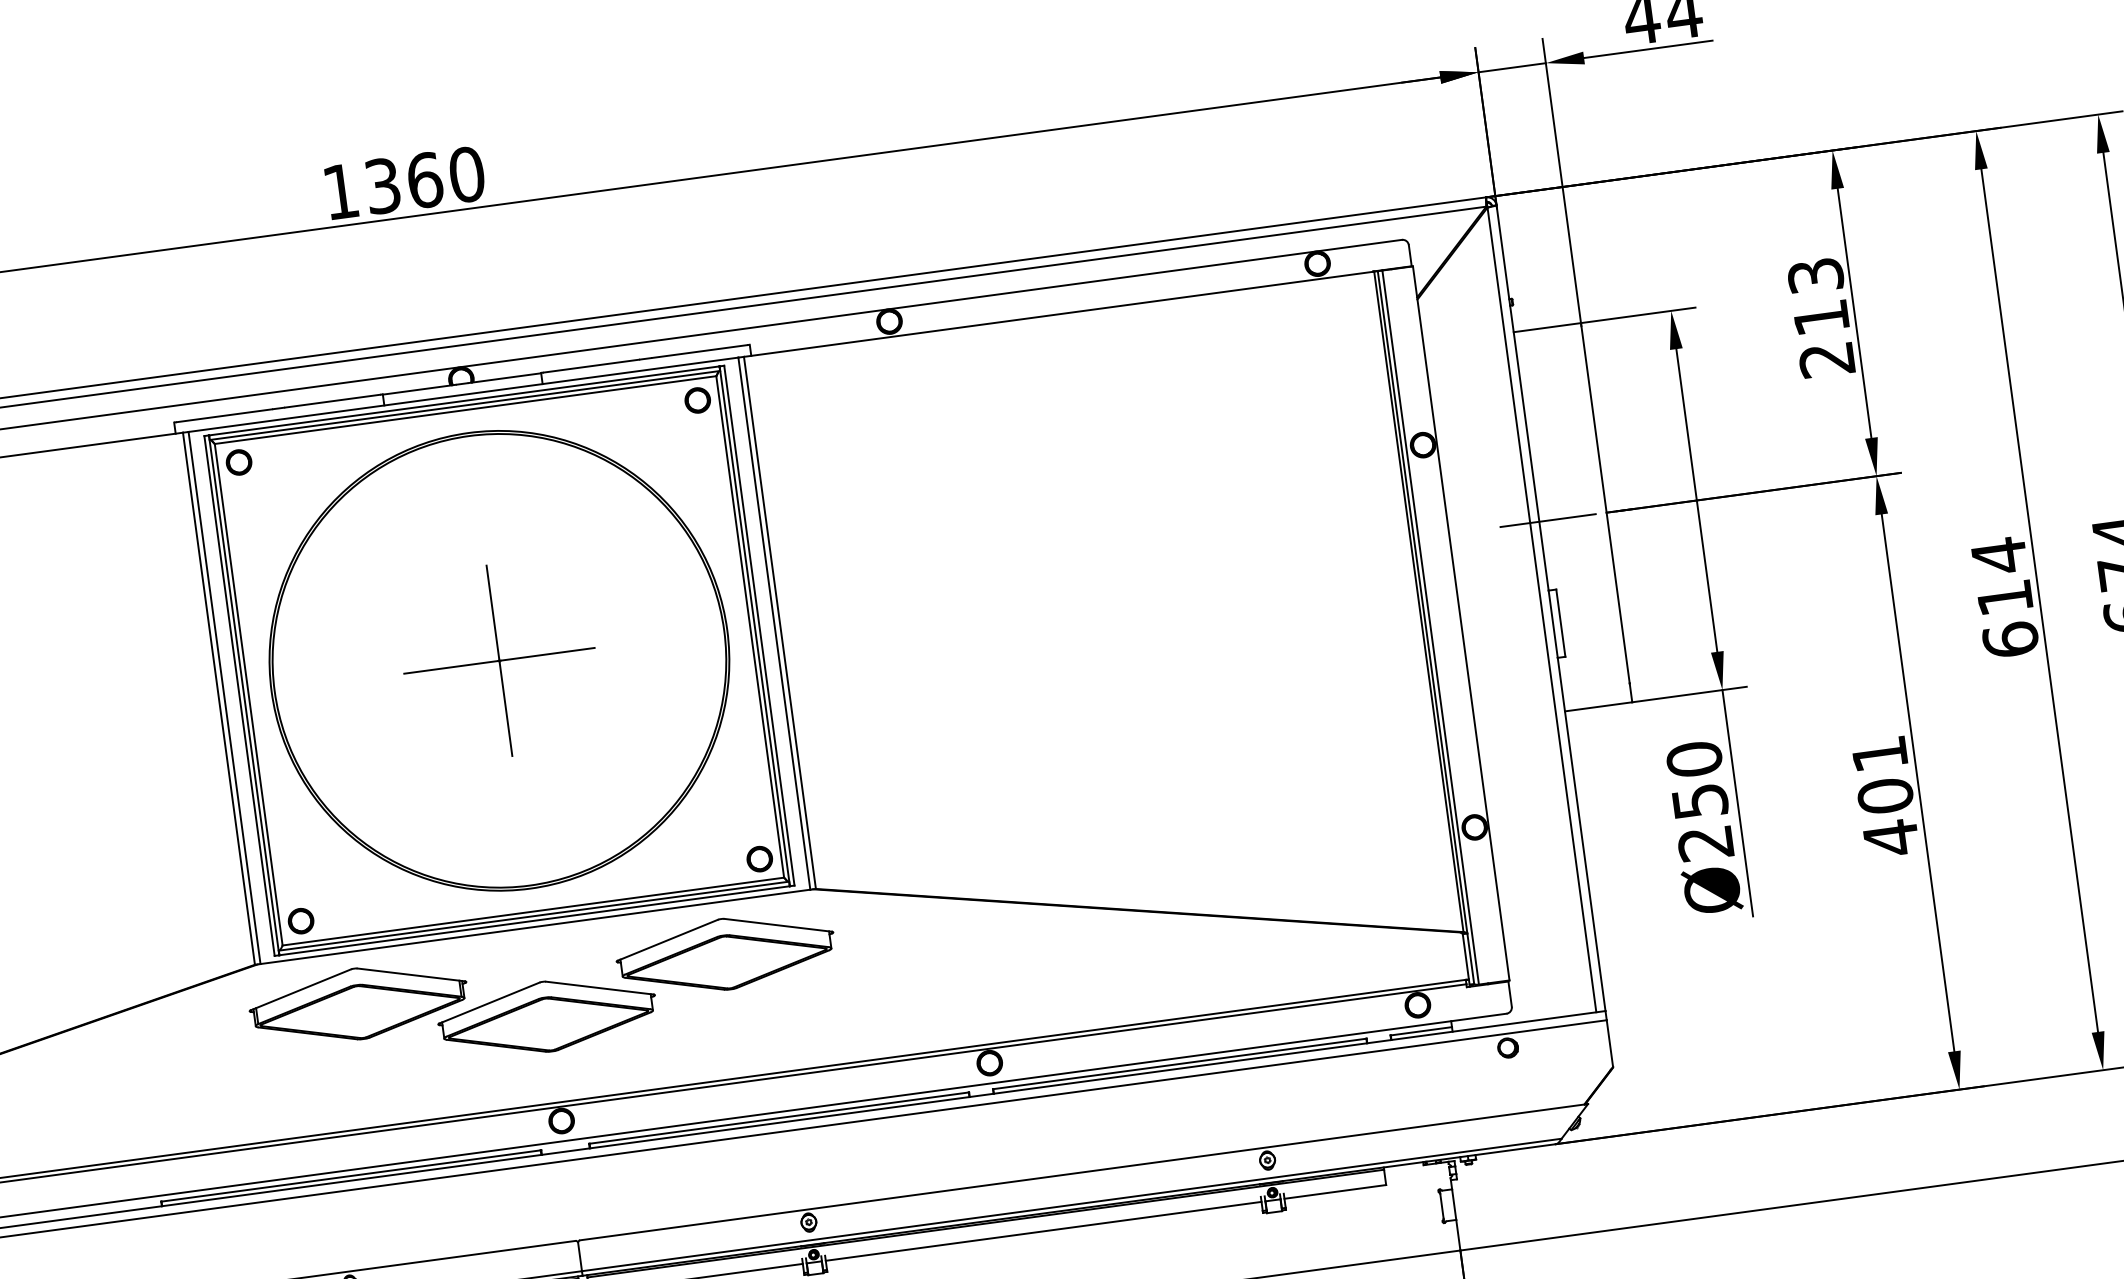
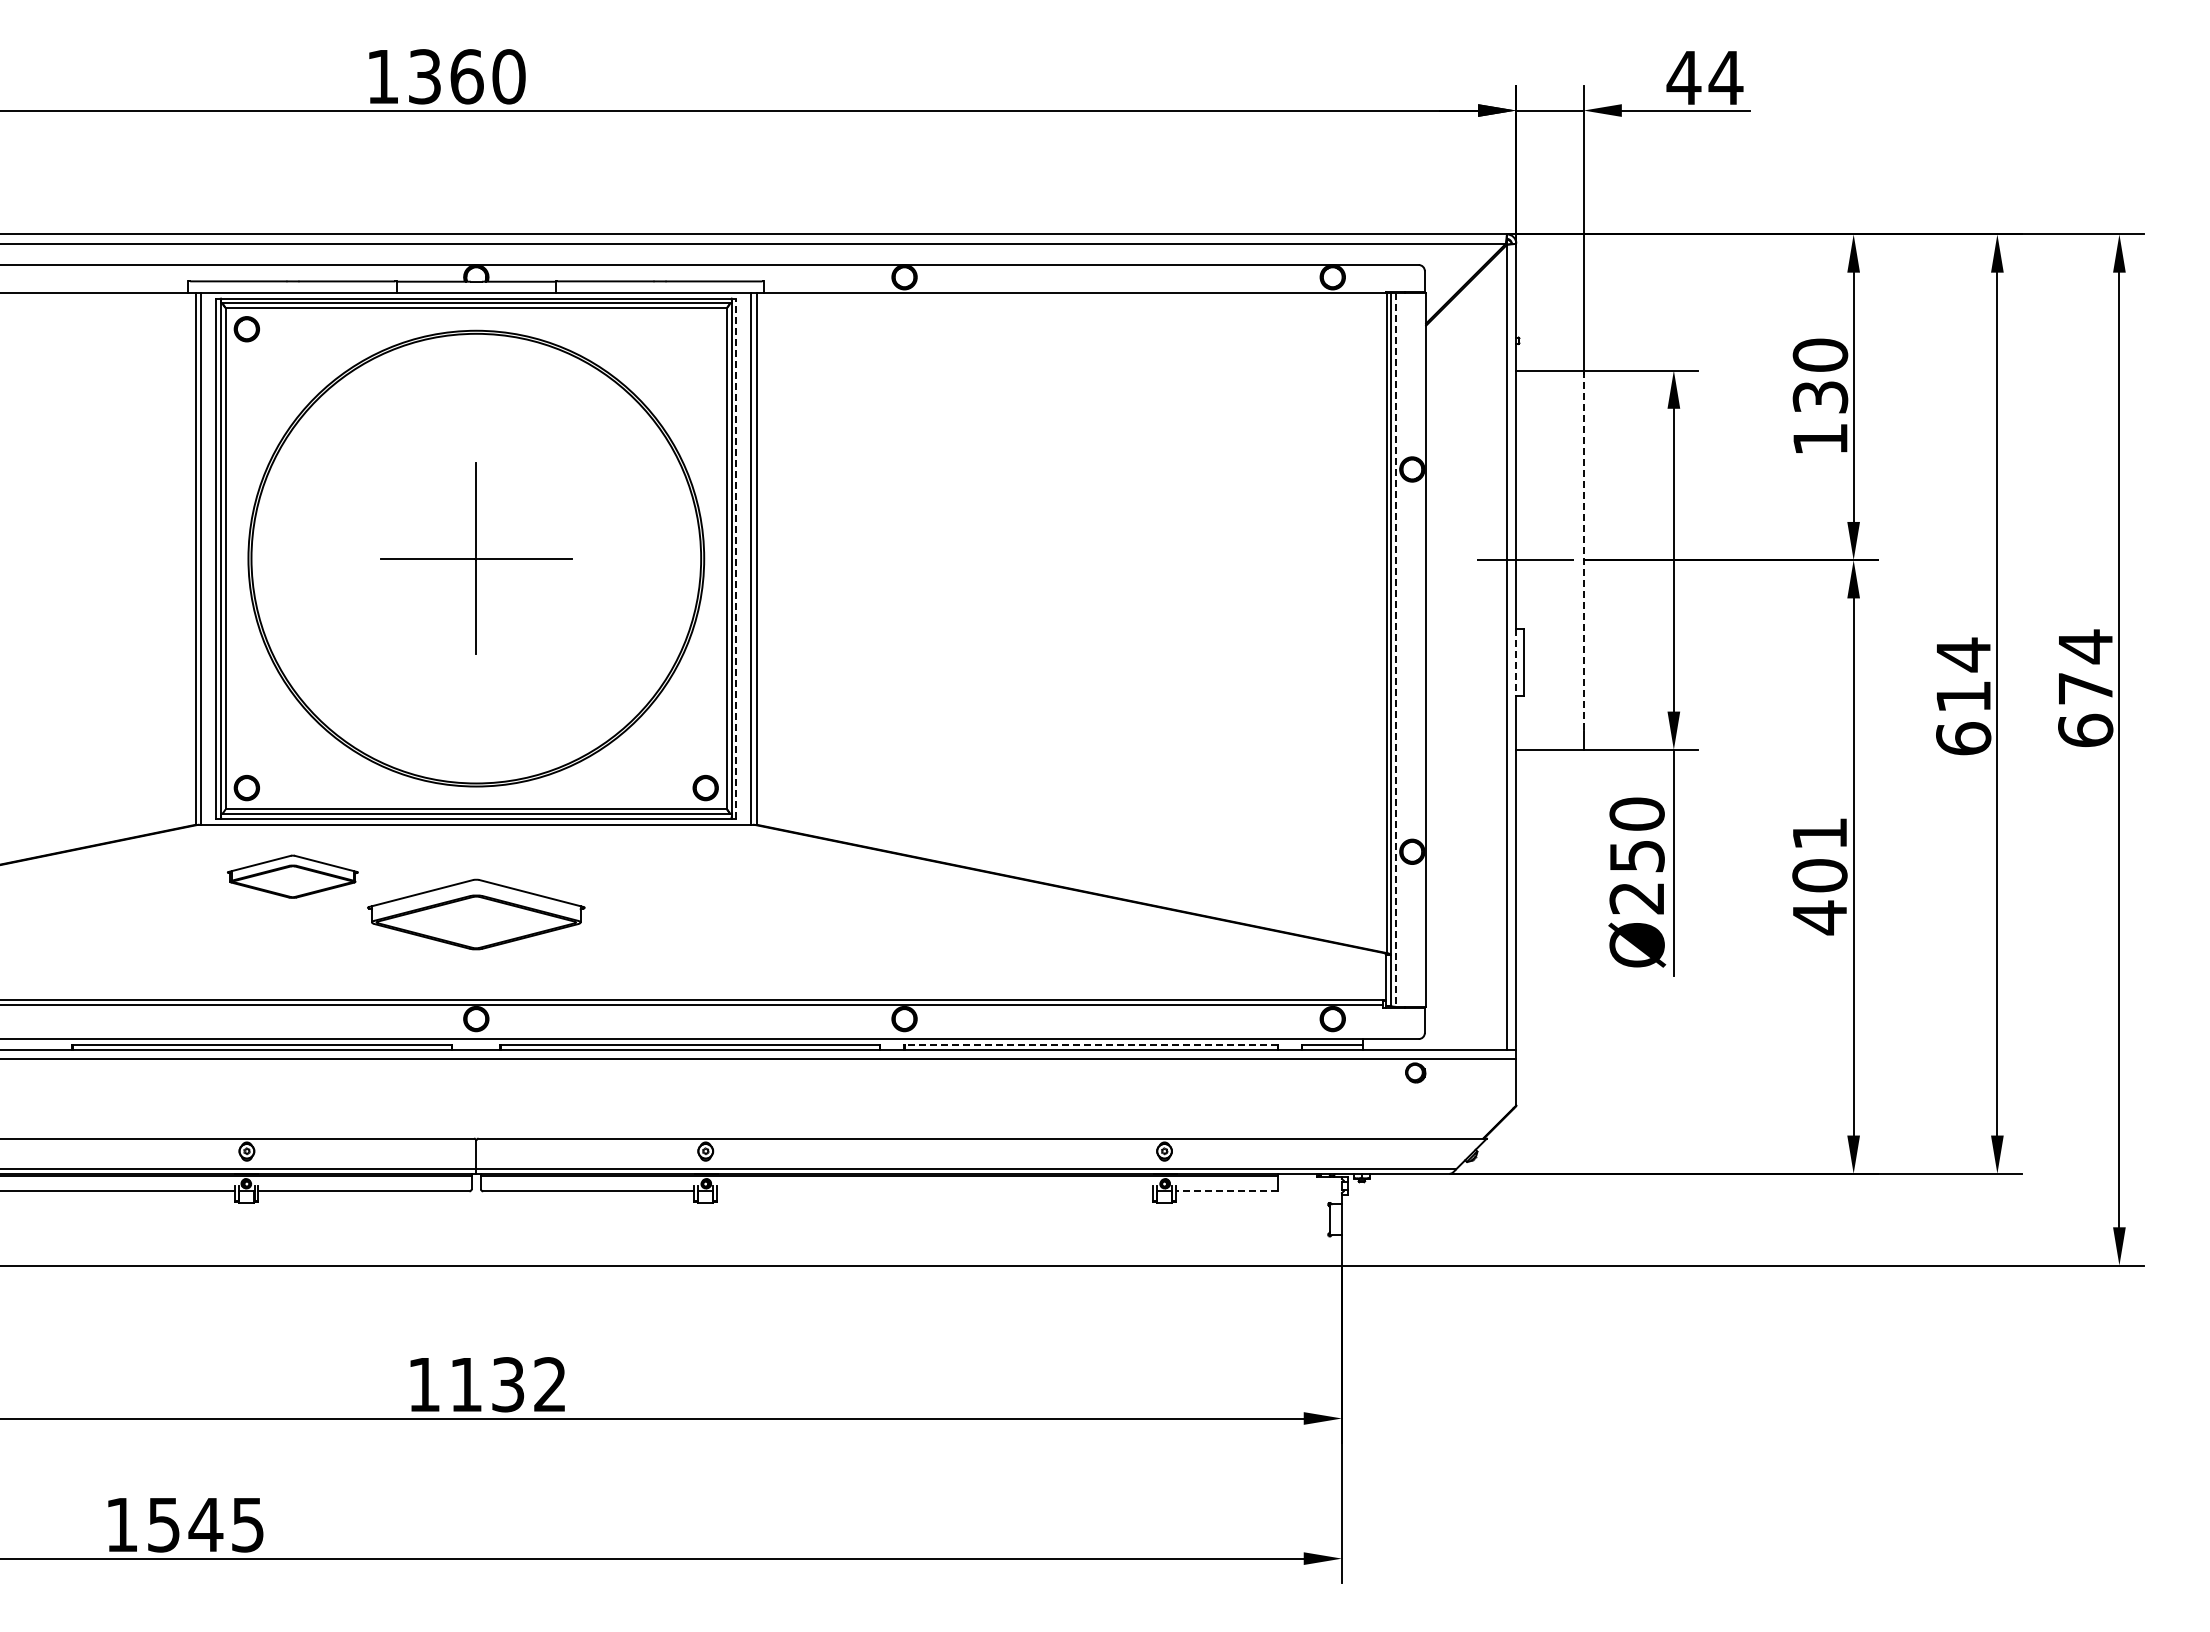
text: (1821, 317) -> (1820, 396), 213 -> 130
part: (697, 400) -> (705, 329), removed
line: (1605, 504) -> (1583, 551), solid -> dashed
line: (1553, 624) -> (1516, 662), solid -> dashed
line: (759, 625) -> (736, 558), solid -> dashed
line: (1430, 628) -> (1395, 650), solid -> dashed
part: (725, 953) -> (659, 876), removed
part: (358, 1003) -> (292, 876), size x0.6
line: (1180, 1064) -> (1091, 1045), solid -> dashed
line: (1334, 1192) -> (1226, 1191), solid -> dashed
line: (1044, 1231) -> (935, 1191), removed

